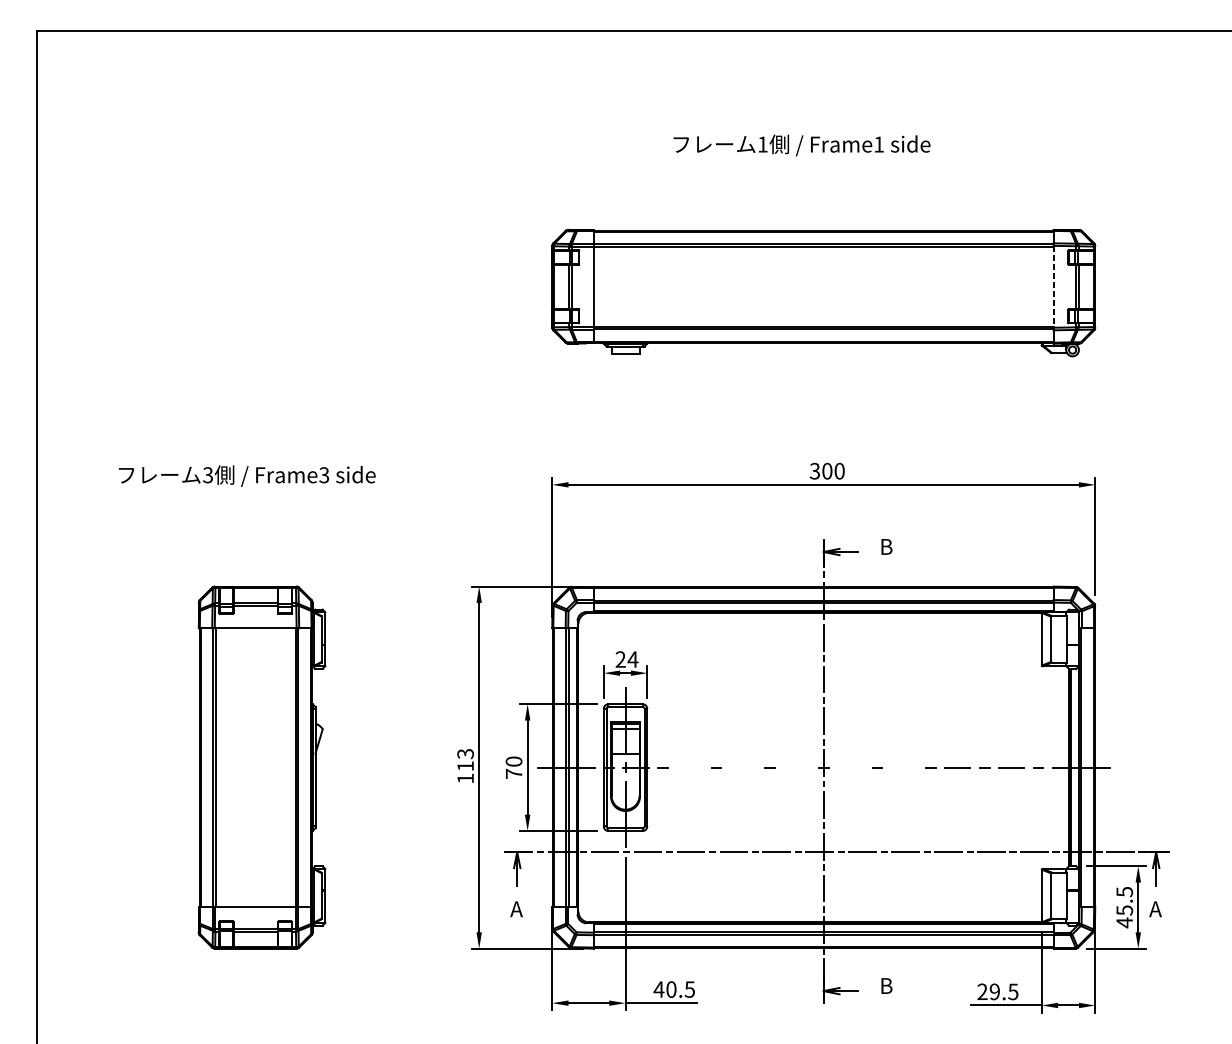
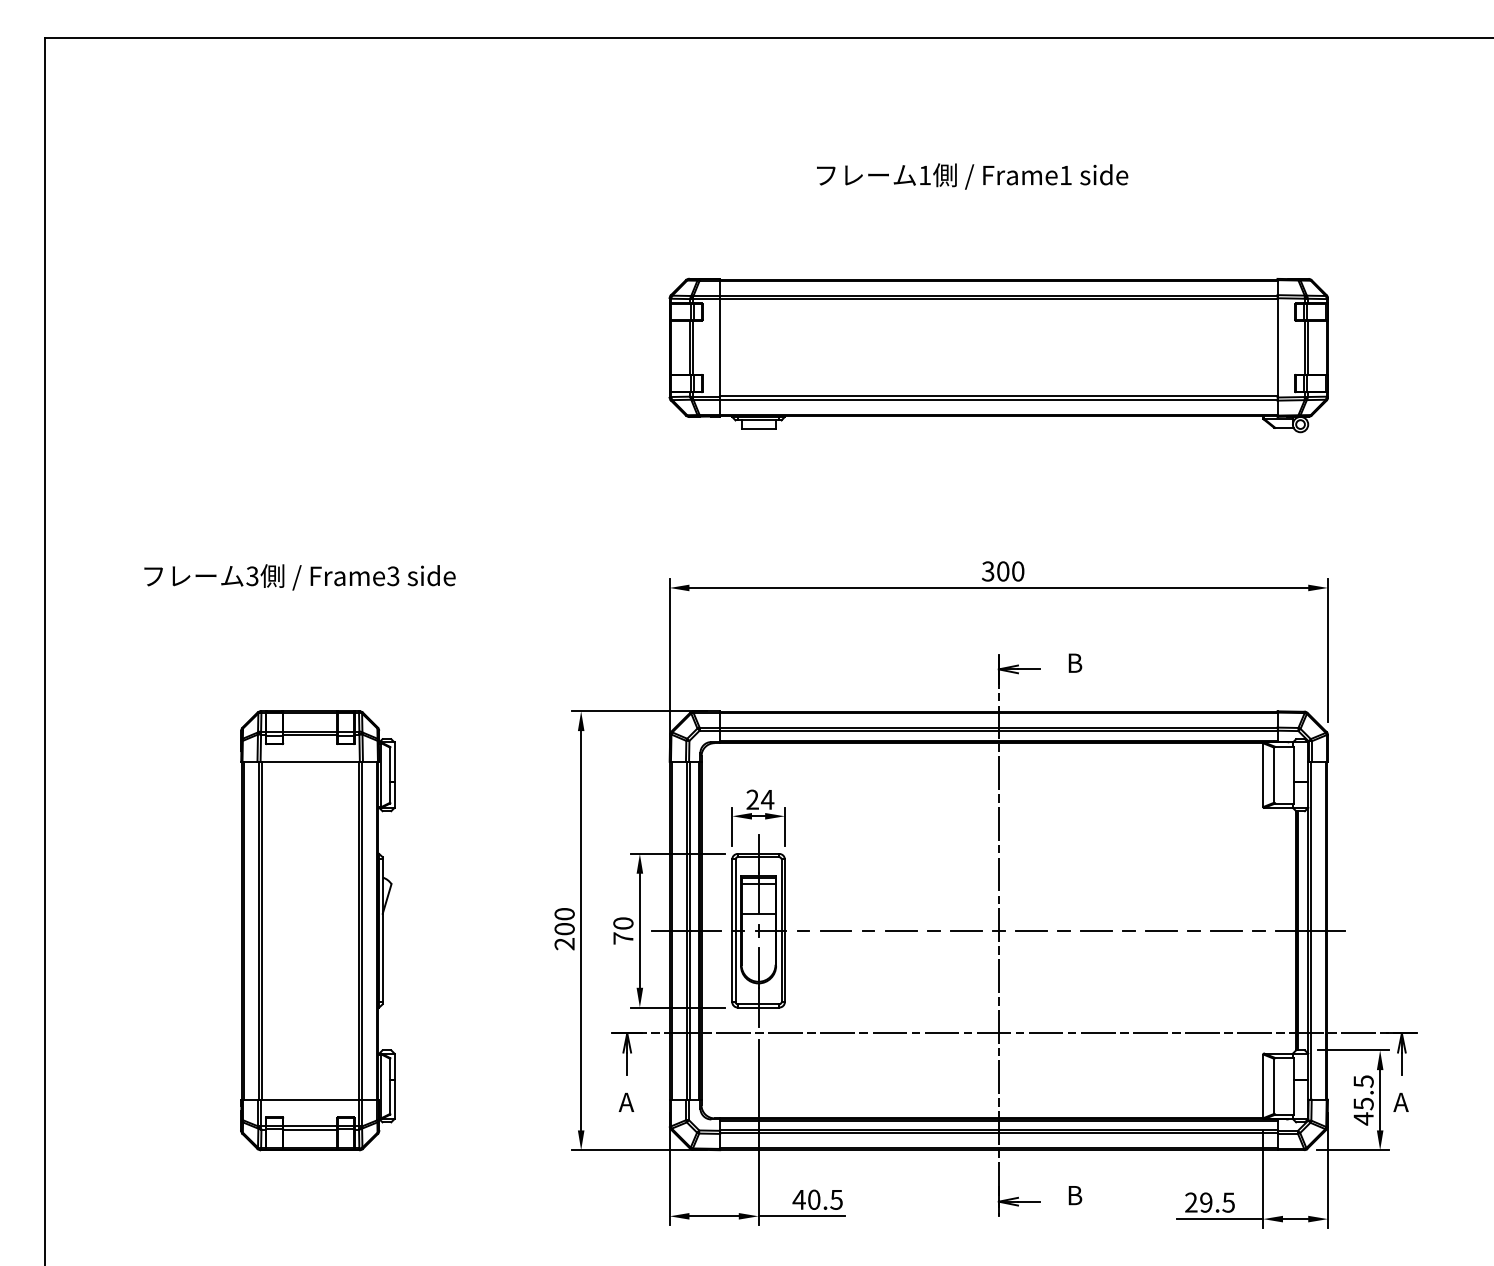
line: (1053, 286) -> (1277, 347), dashed -> solid
text: (465, 766) -> (564, 929), 113 -> 200
line: (689, 767) -> (835, 930), added
line: (743, 767) -> (901, 930), added
line: (797, 767) -> (966, 930), added
line: (850, 767) -> (1031, 930), added
line: (904, 767) -> (1096, 930), added

